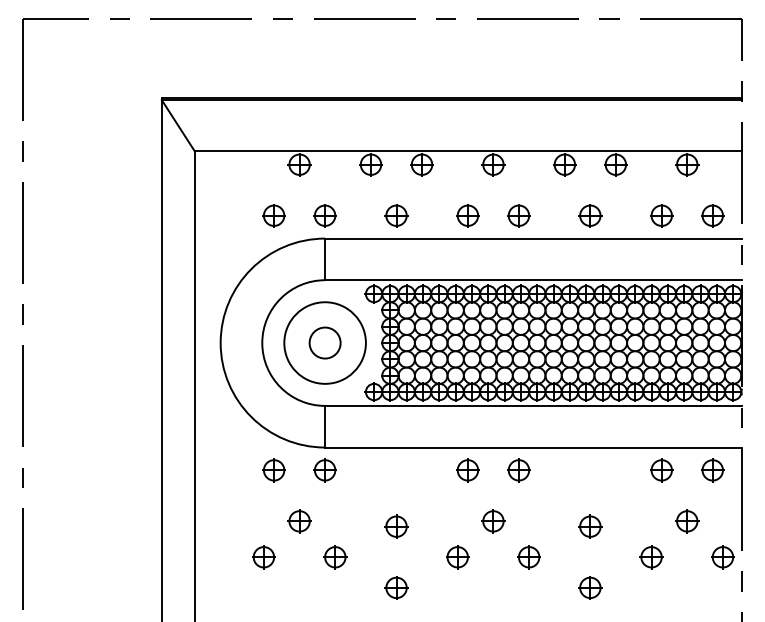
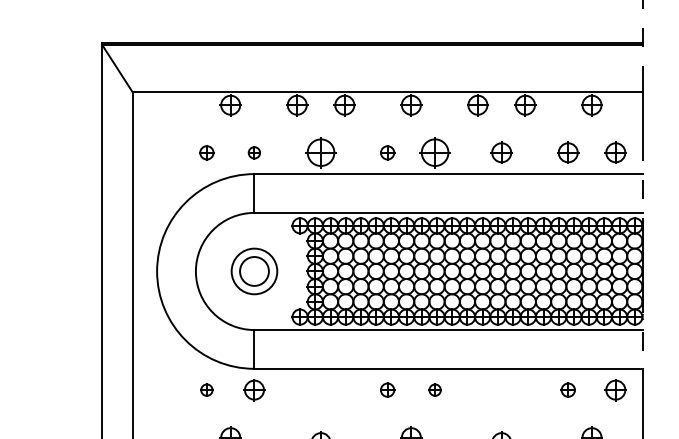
part: (273, 215) -> (206, 152), size x0.7
part: (324, 215) -> (253, 152), size x0.6
part: (396, 215) -> (321, 152), size x1.4
part: (467, 215) -> (387, 152), size x0.7
part: (518, 215) -> (434, 152), size x1.4
circle: (324, 342) -> (253, 270), size x0.6
part: (273, 470) -> (206, 390), size x0.6
part: (467, 470) -> (387, 390), size x0.7
part: (518, 470) -> (434, 390), size x0.6
part: (661, 470) -> (568, 390), size x0.7

